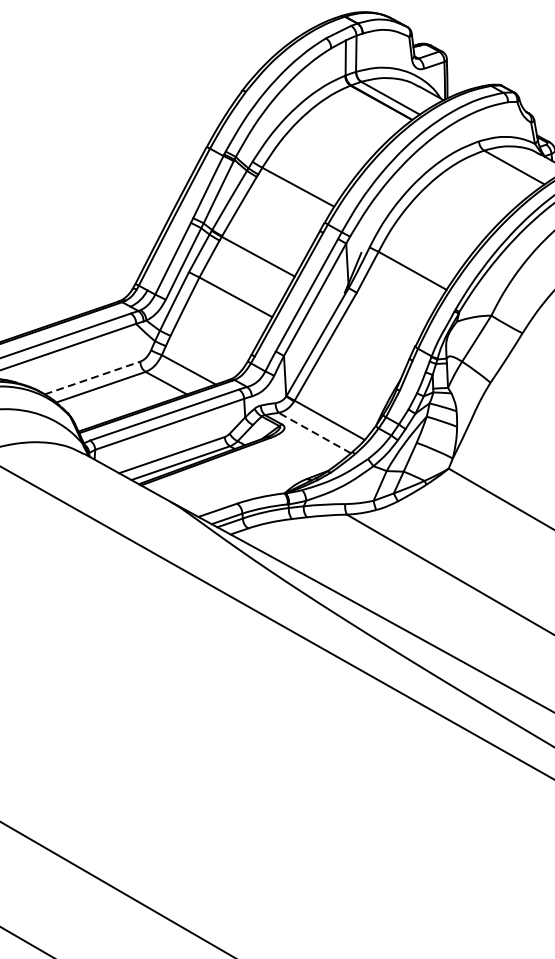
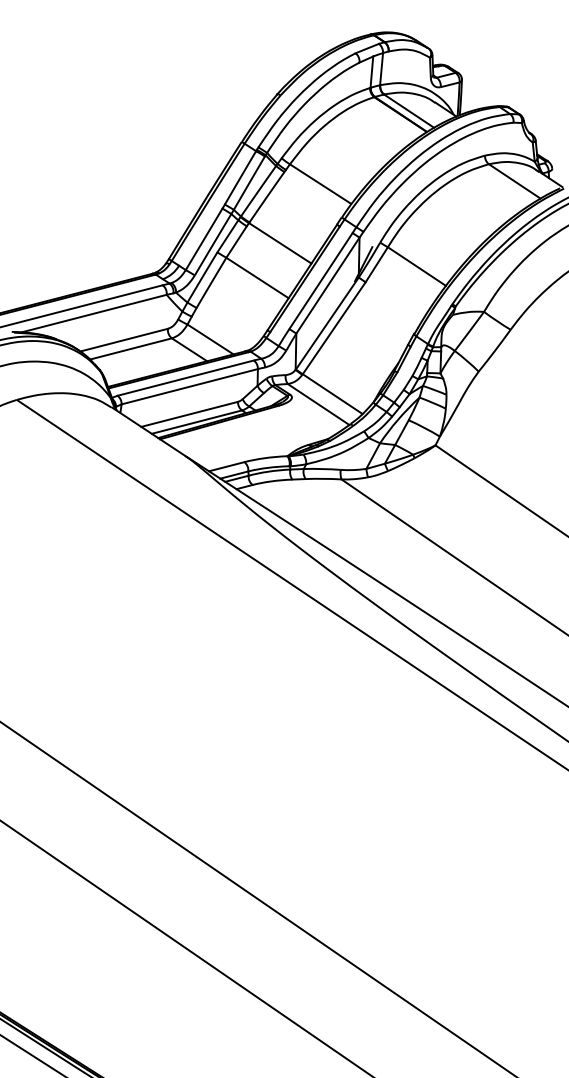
line: (92, 378) -> (124, 340), dashed -> solid
line: (314, 433) -> (318, 404), dashed -> solid

